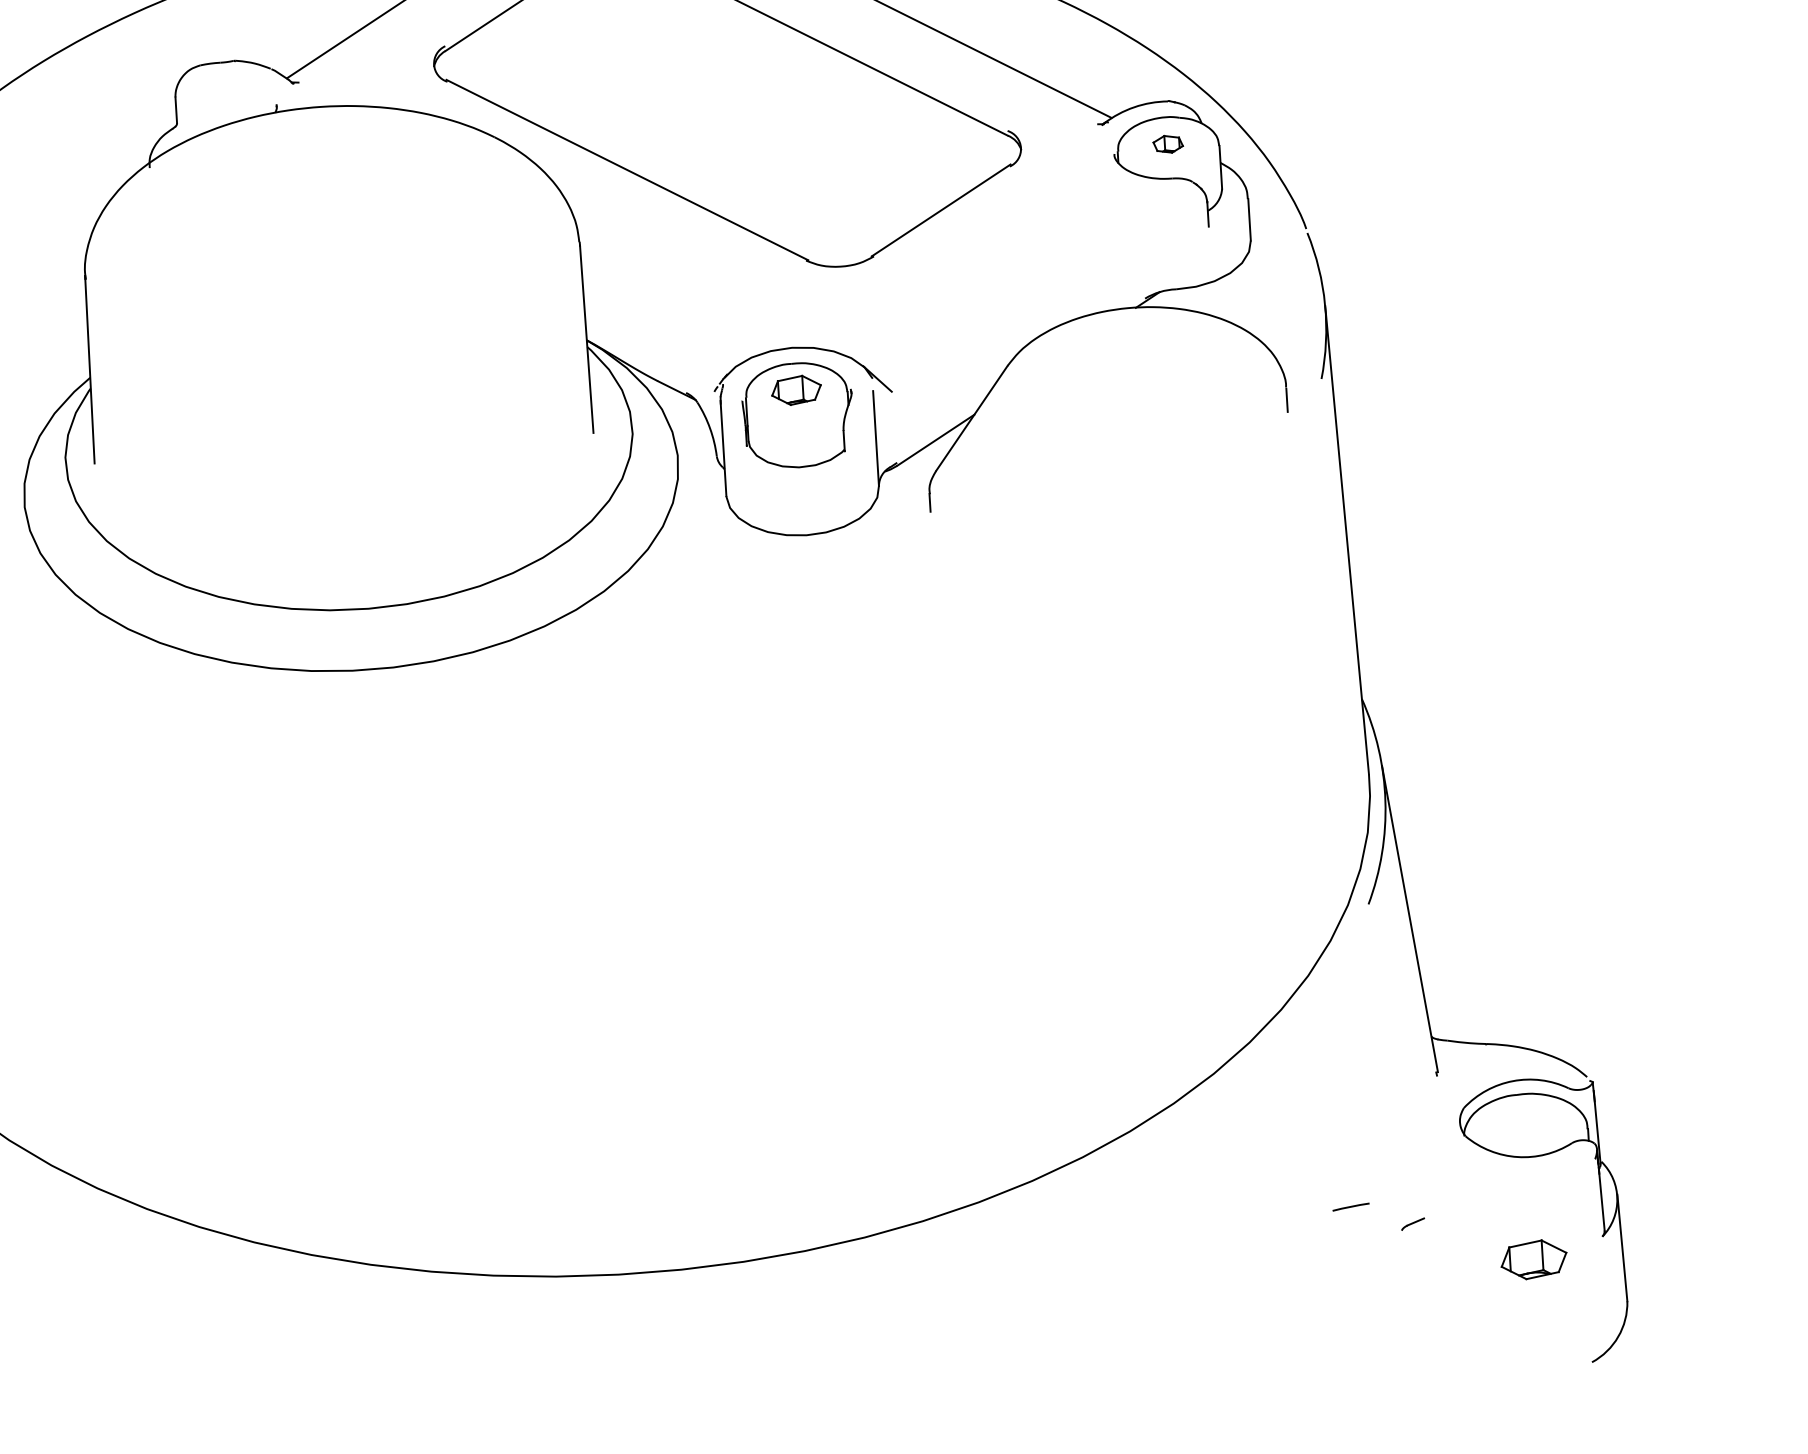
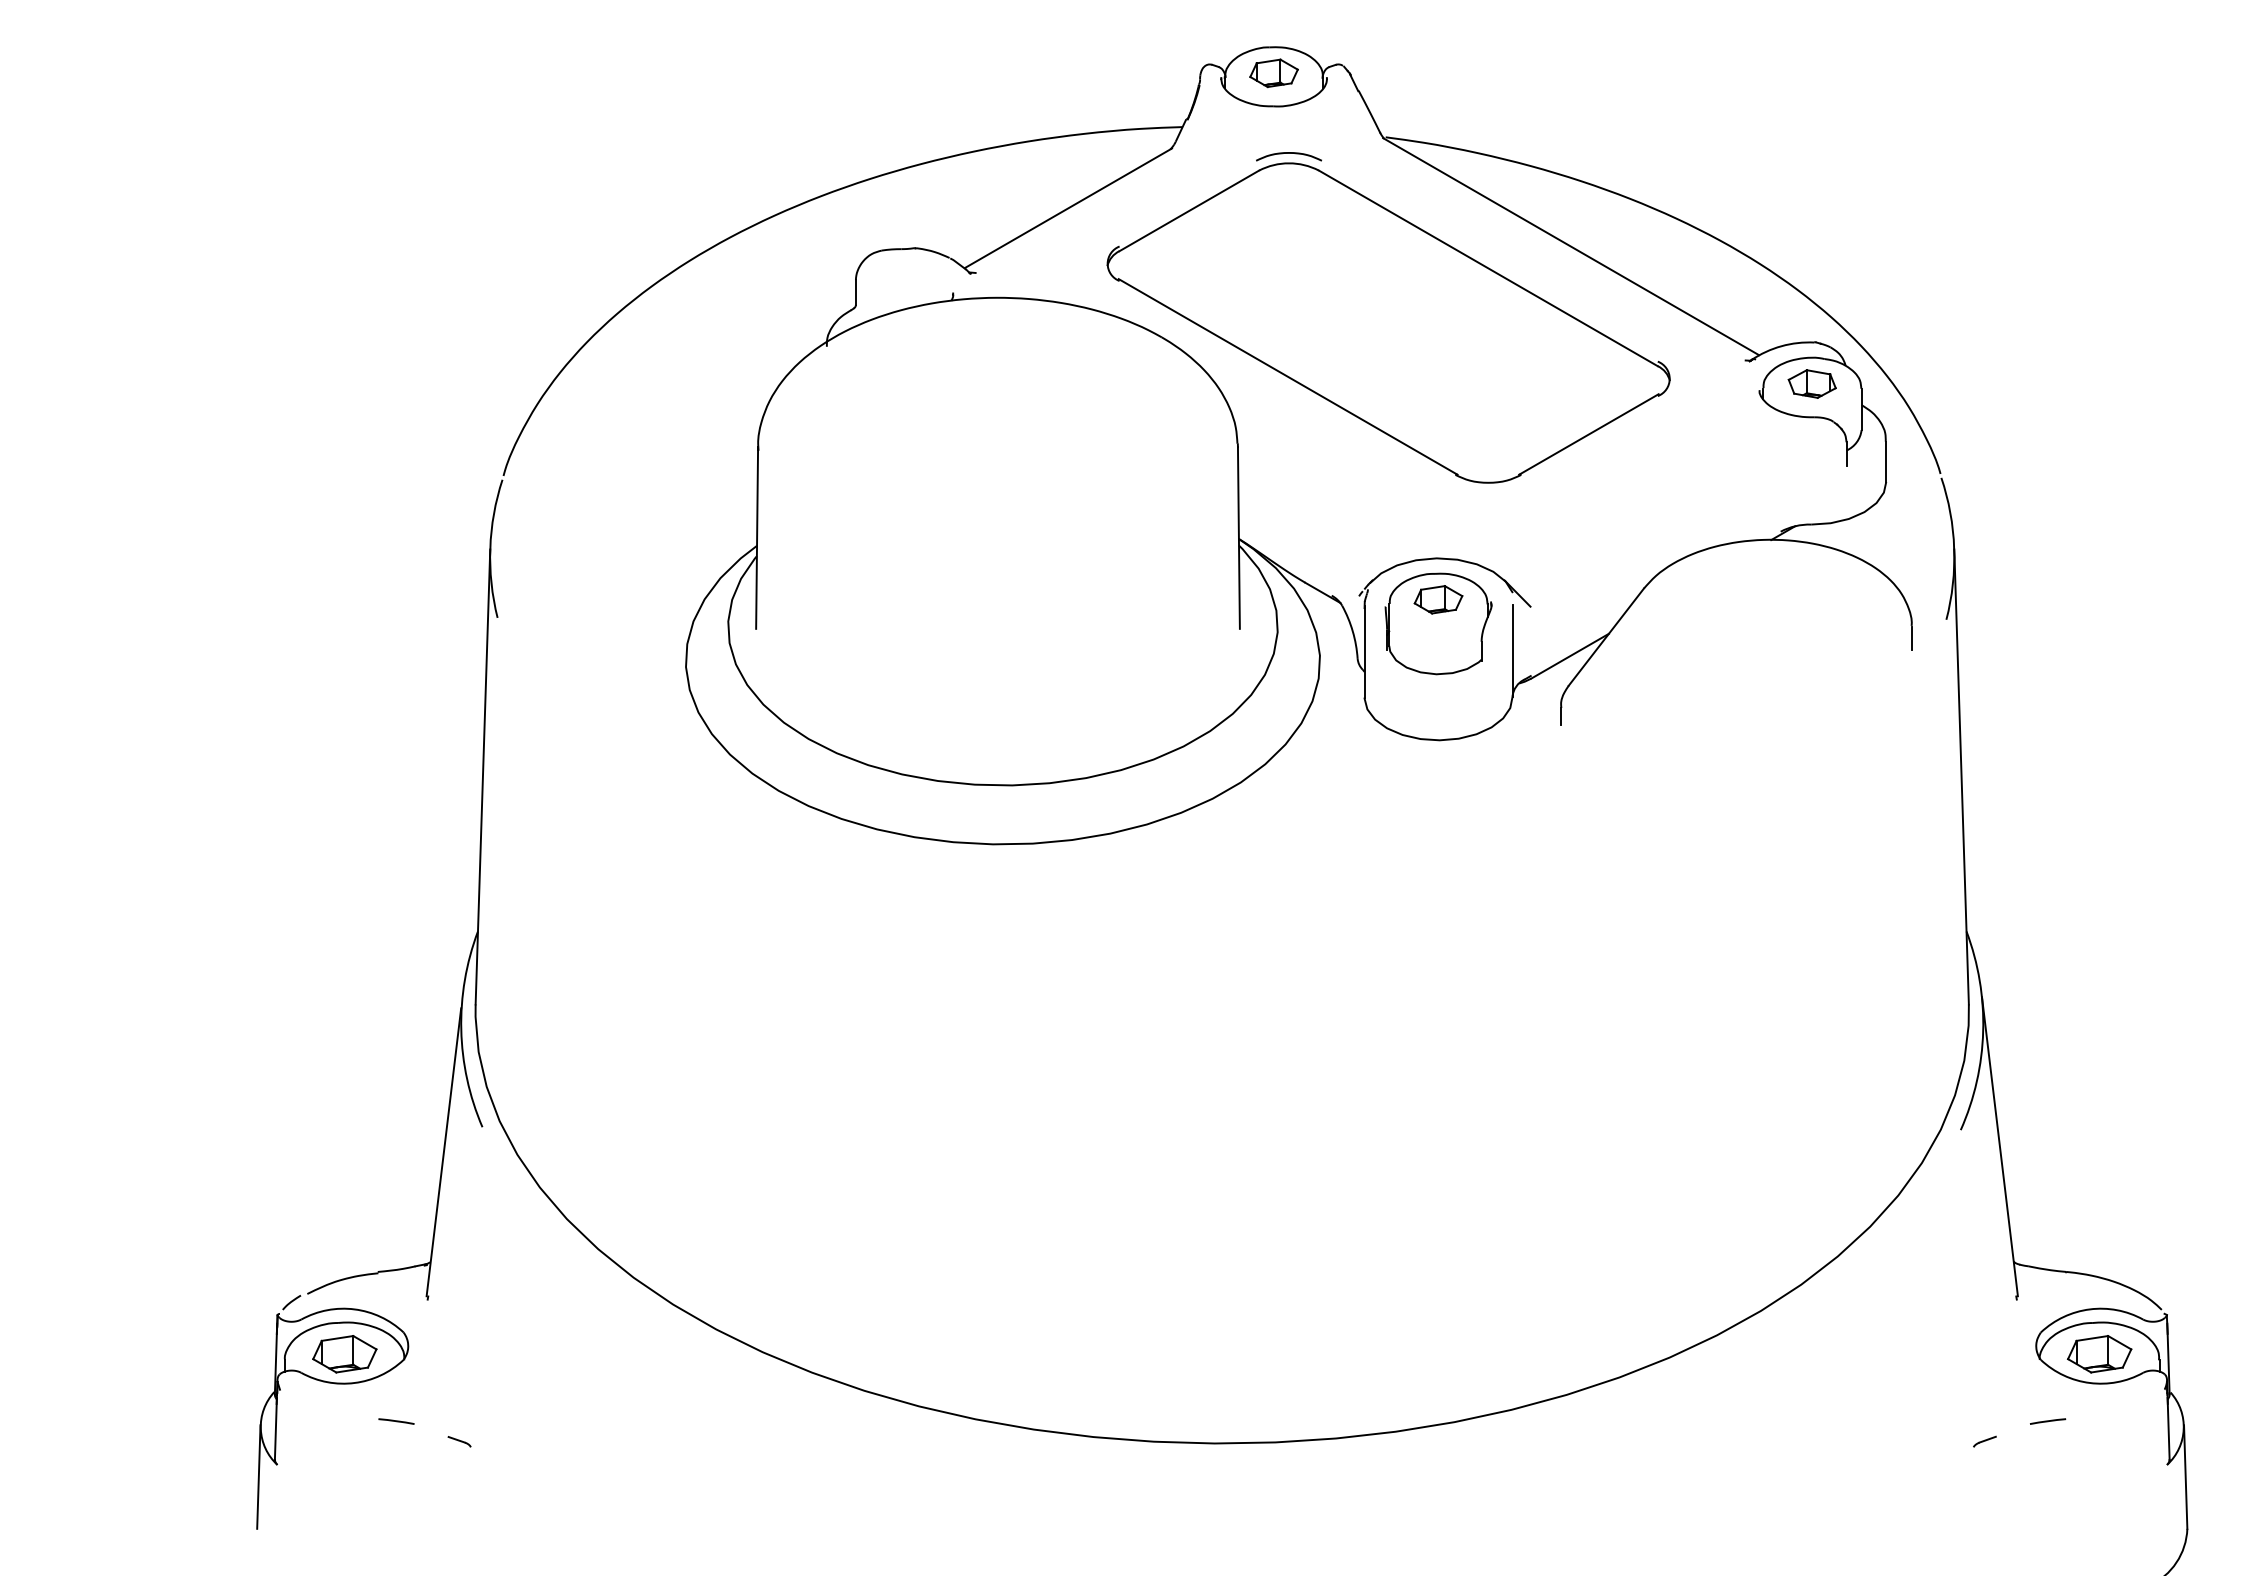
part: (1167, 143) -> (1811, 383), size x1.67
line: (1351, 1207) -> (2048, 1421), moved
part: (1533, 1260) -> (2099, 1354), moved

